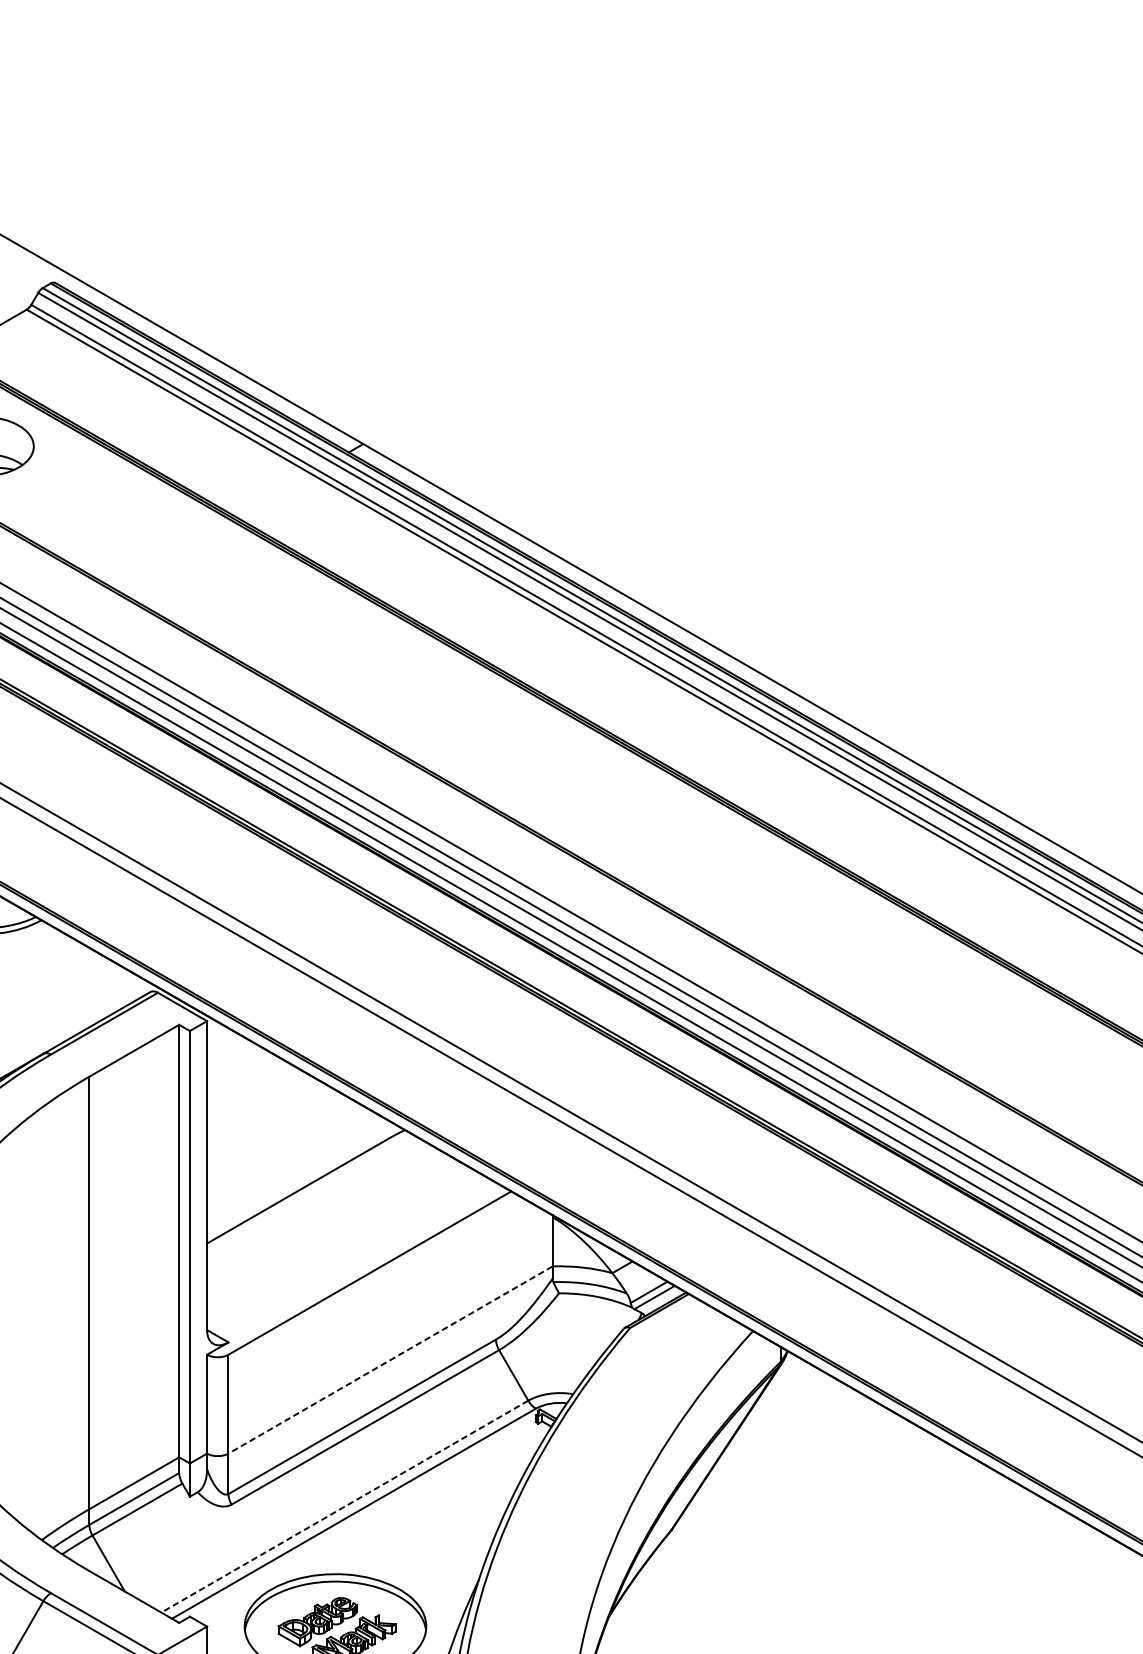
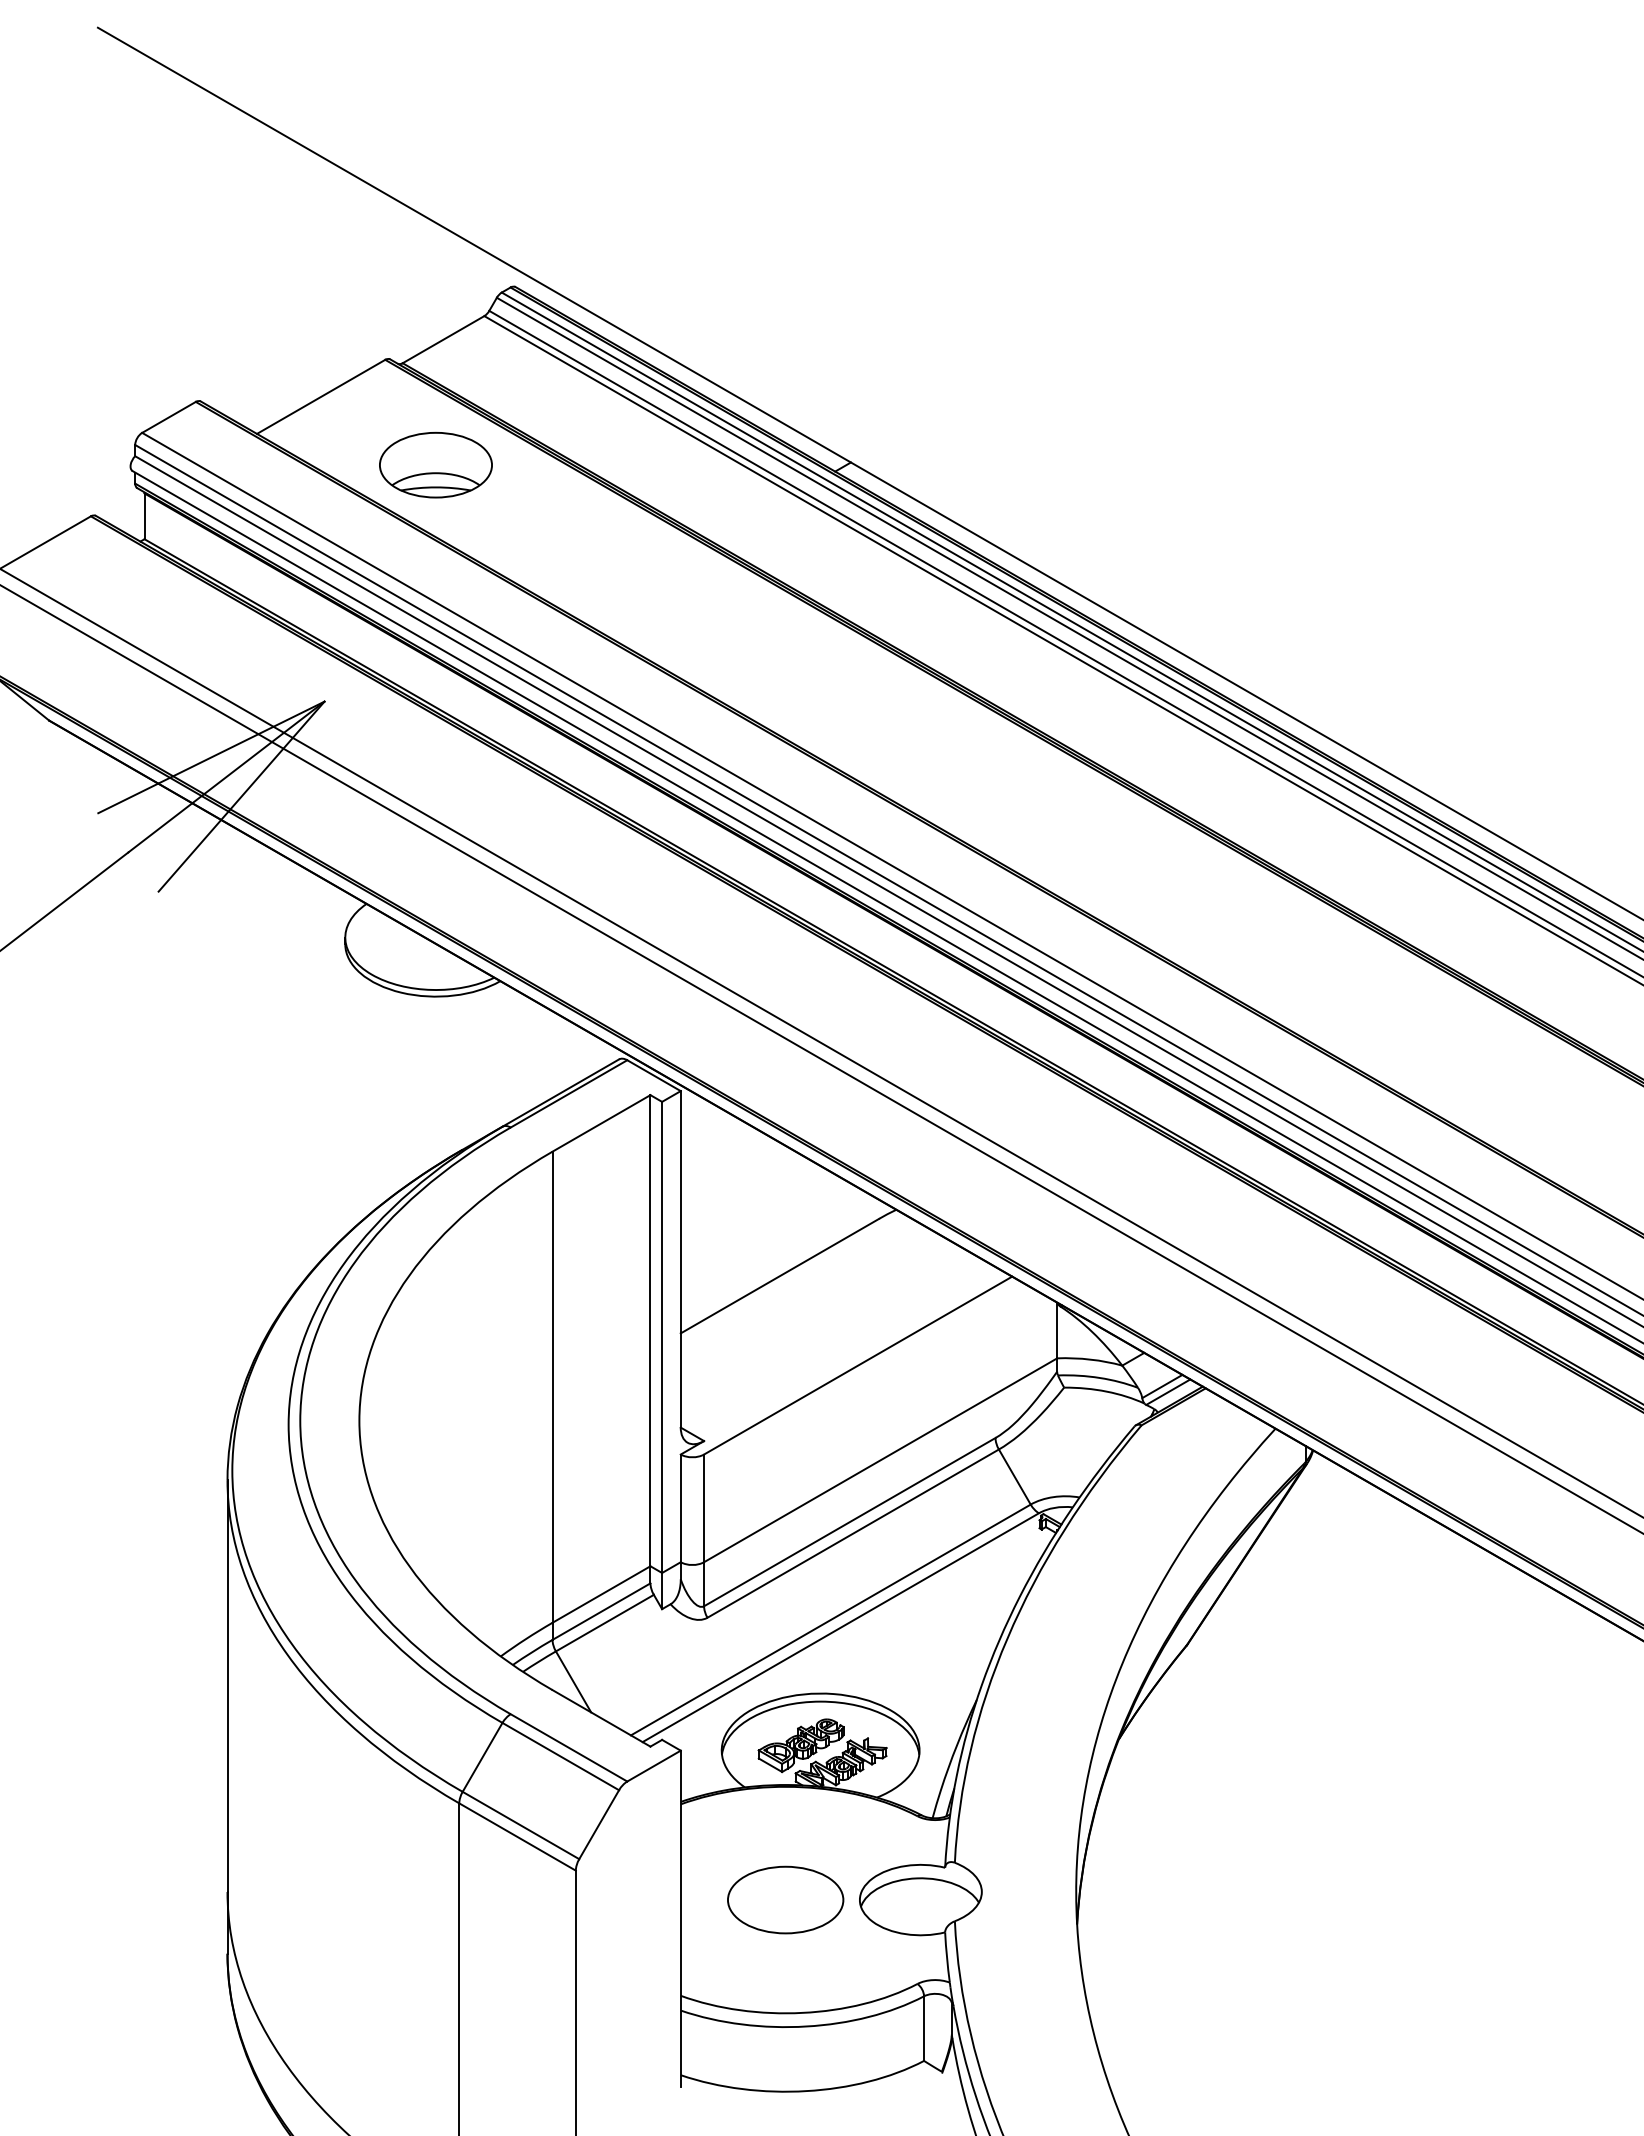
line: (390, 1360) -> (880, 1460), dashed -> solid
line: (344, 1506) -> (830, 1619), dashed -> solid

